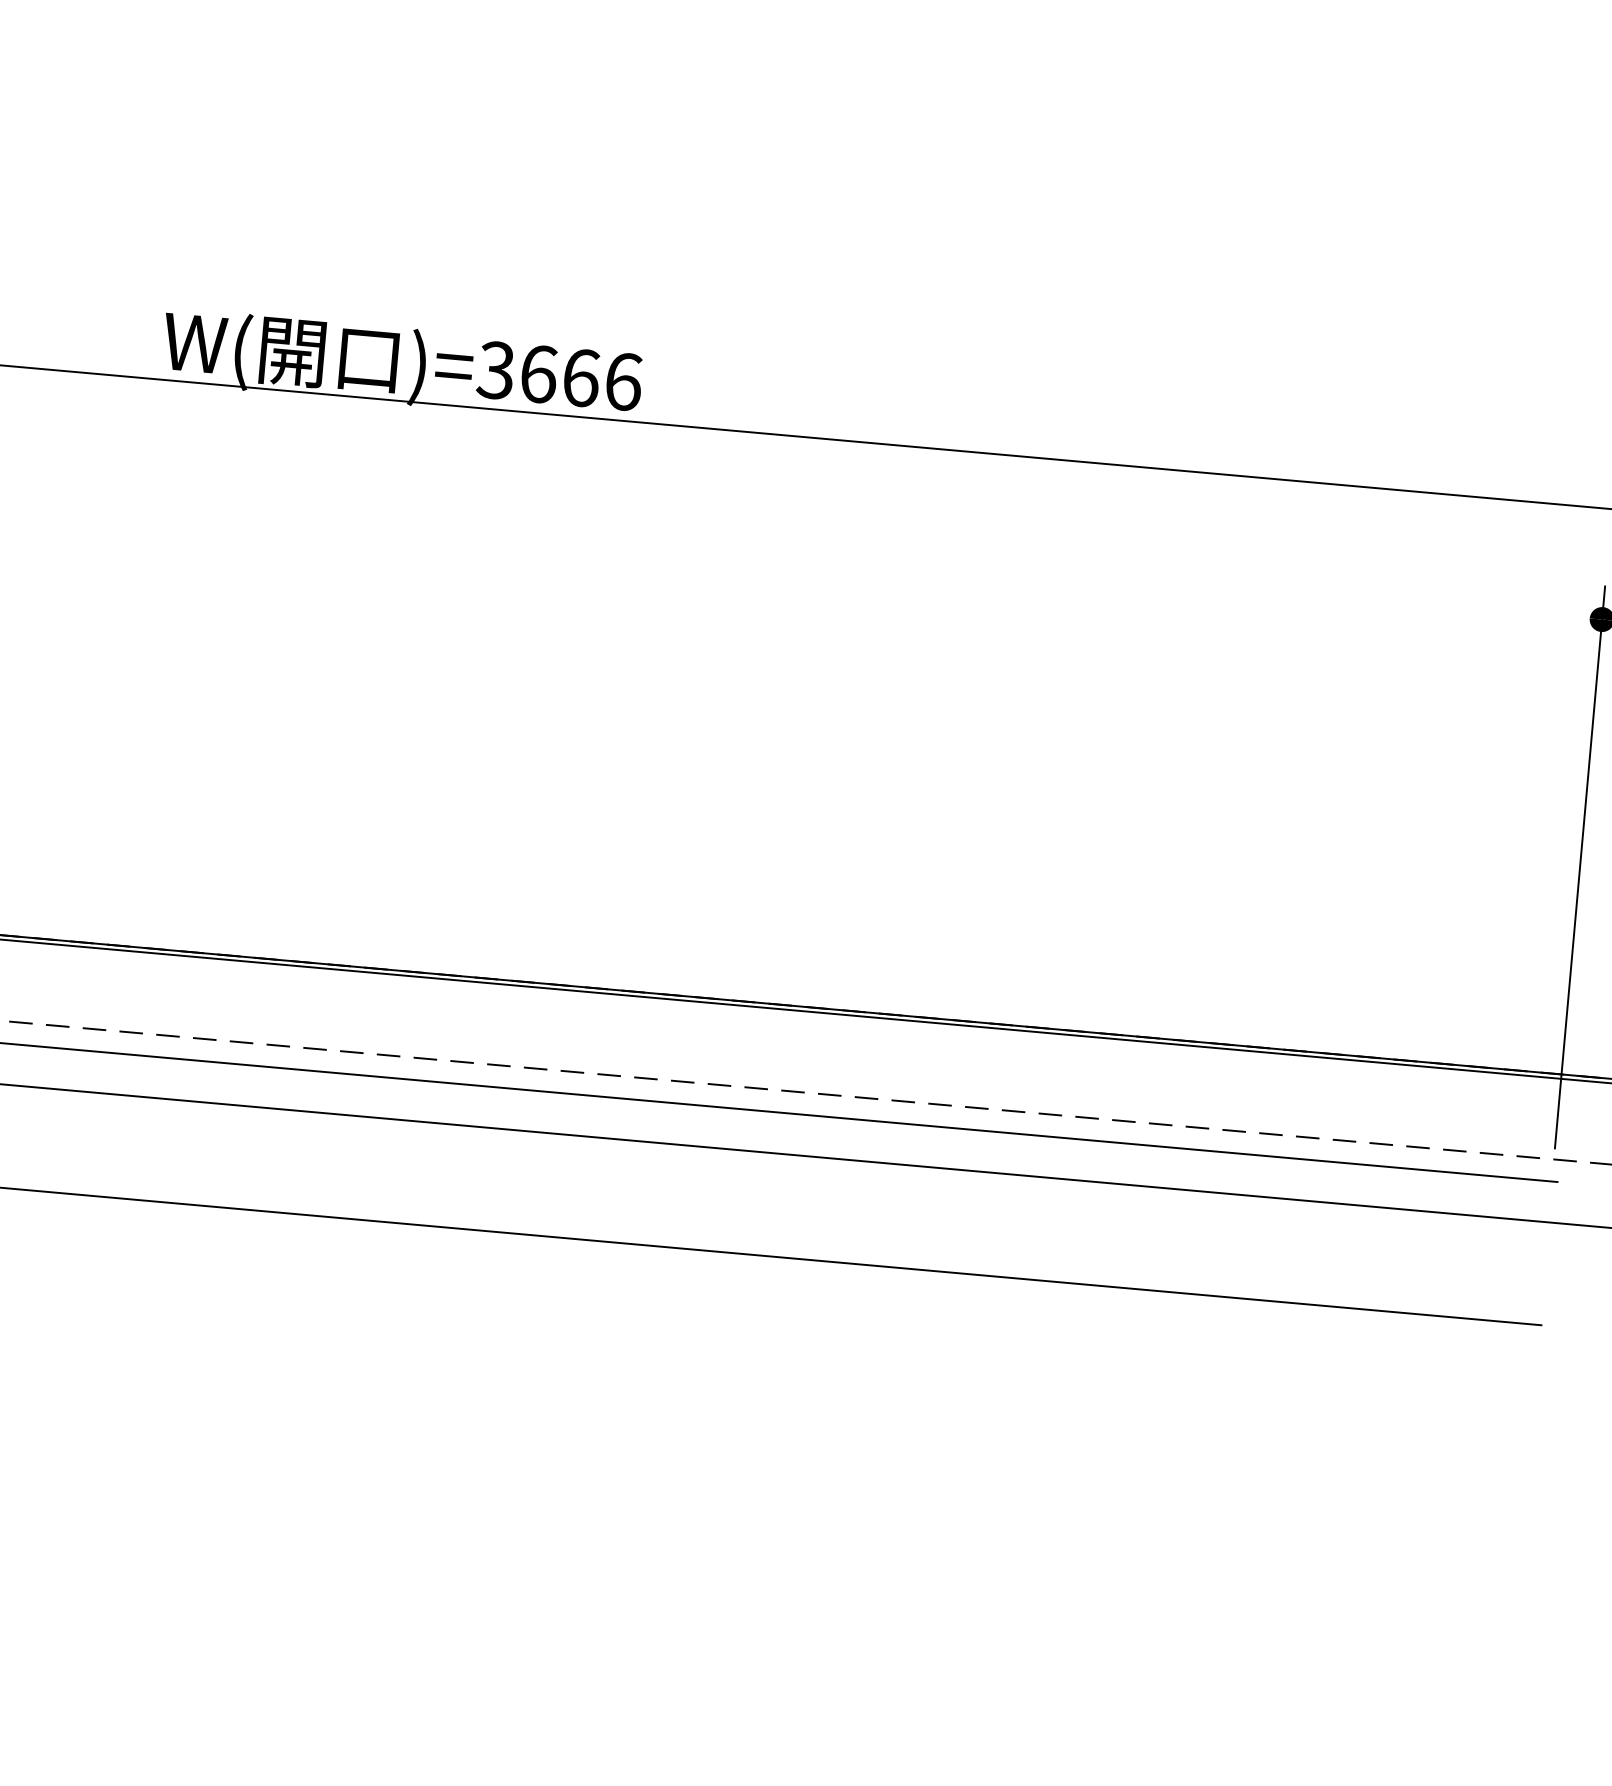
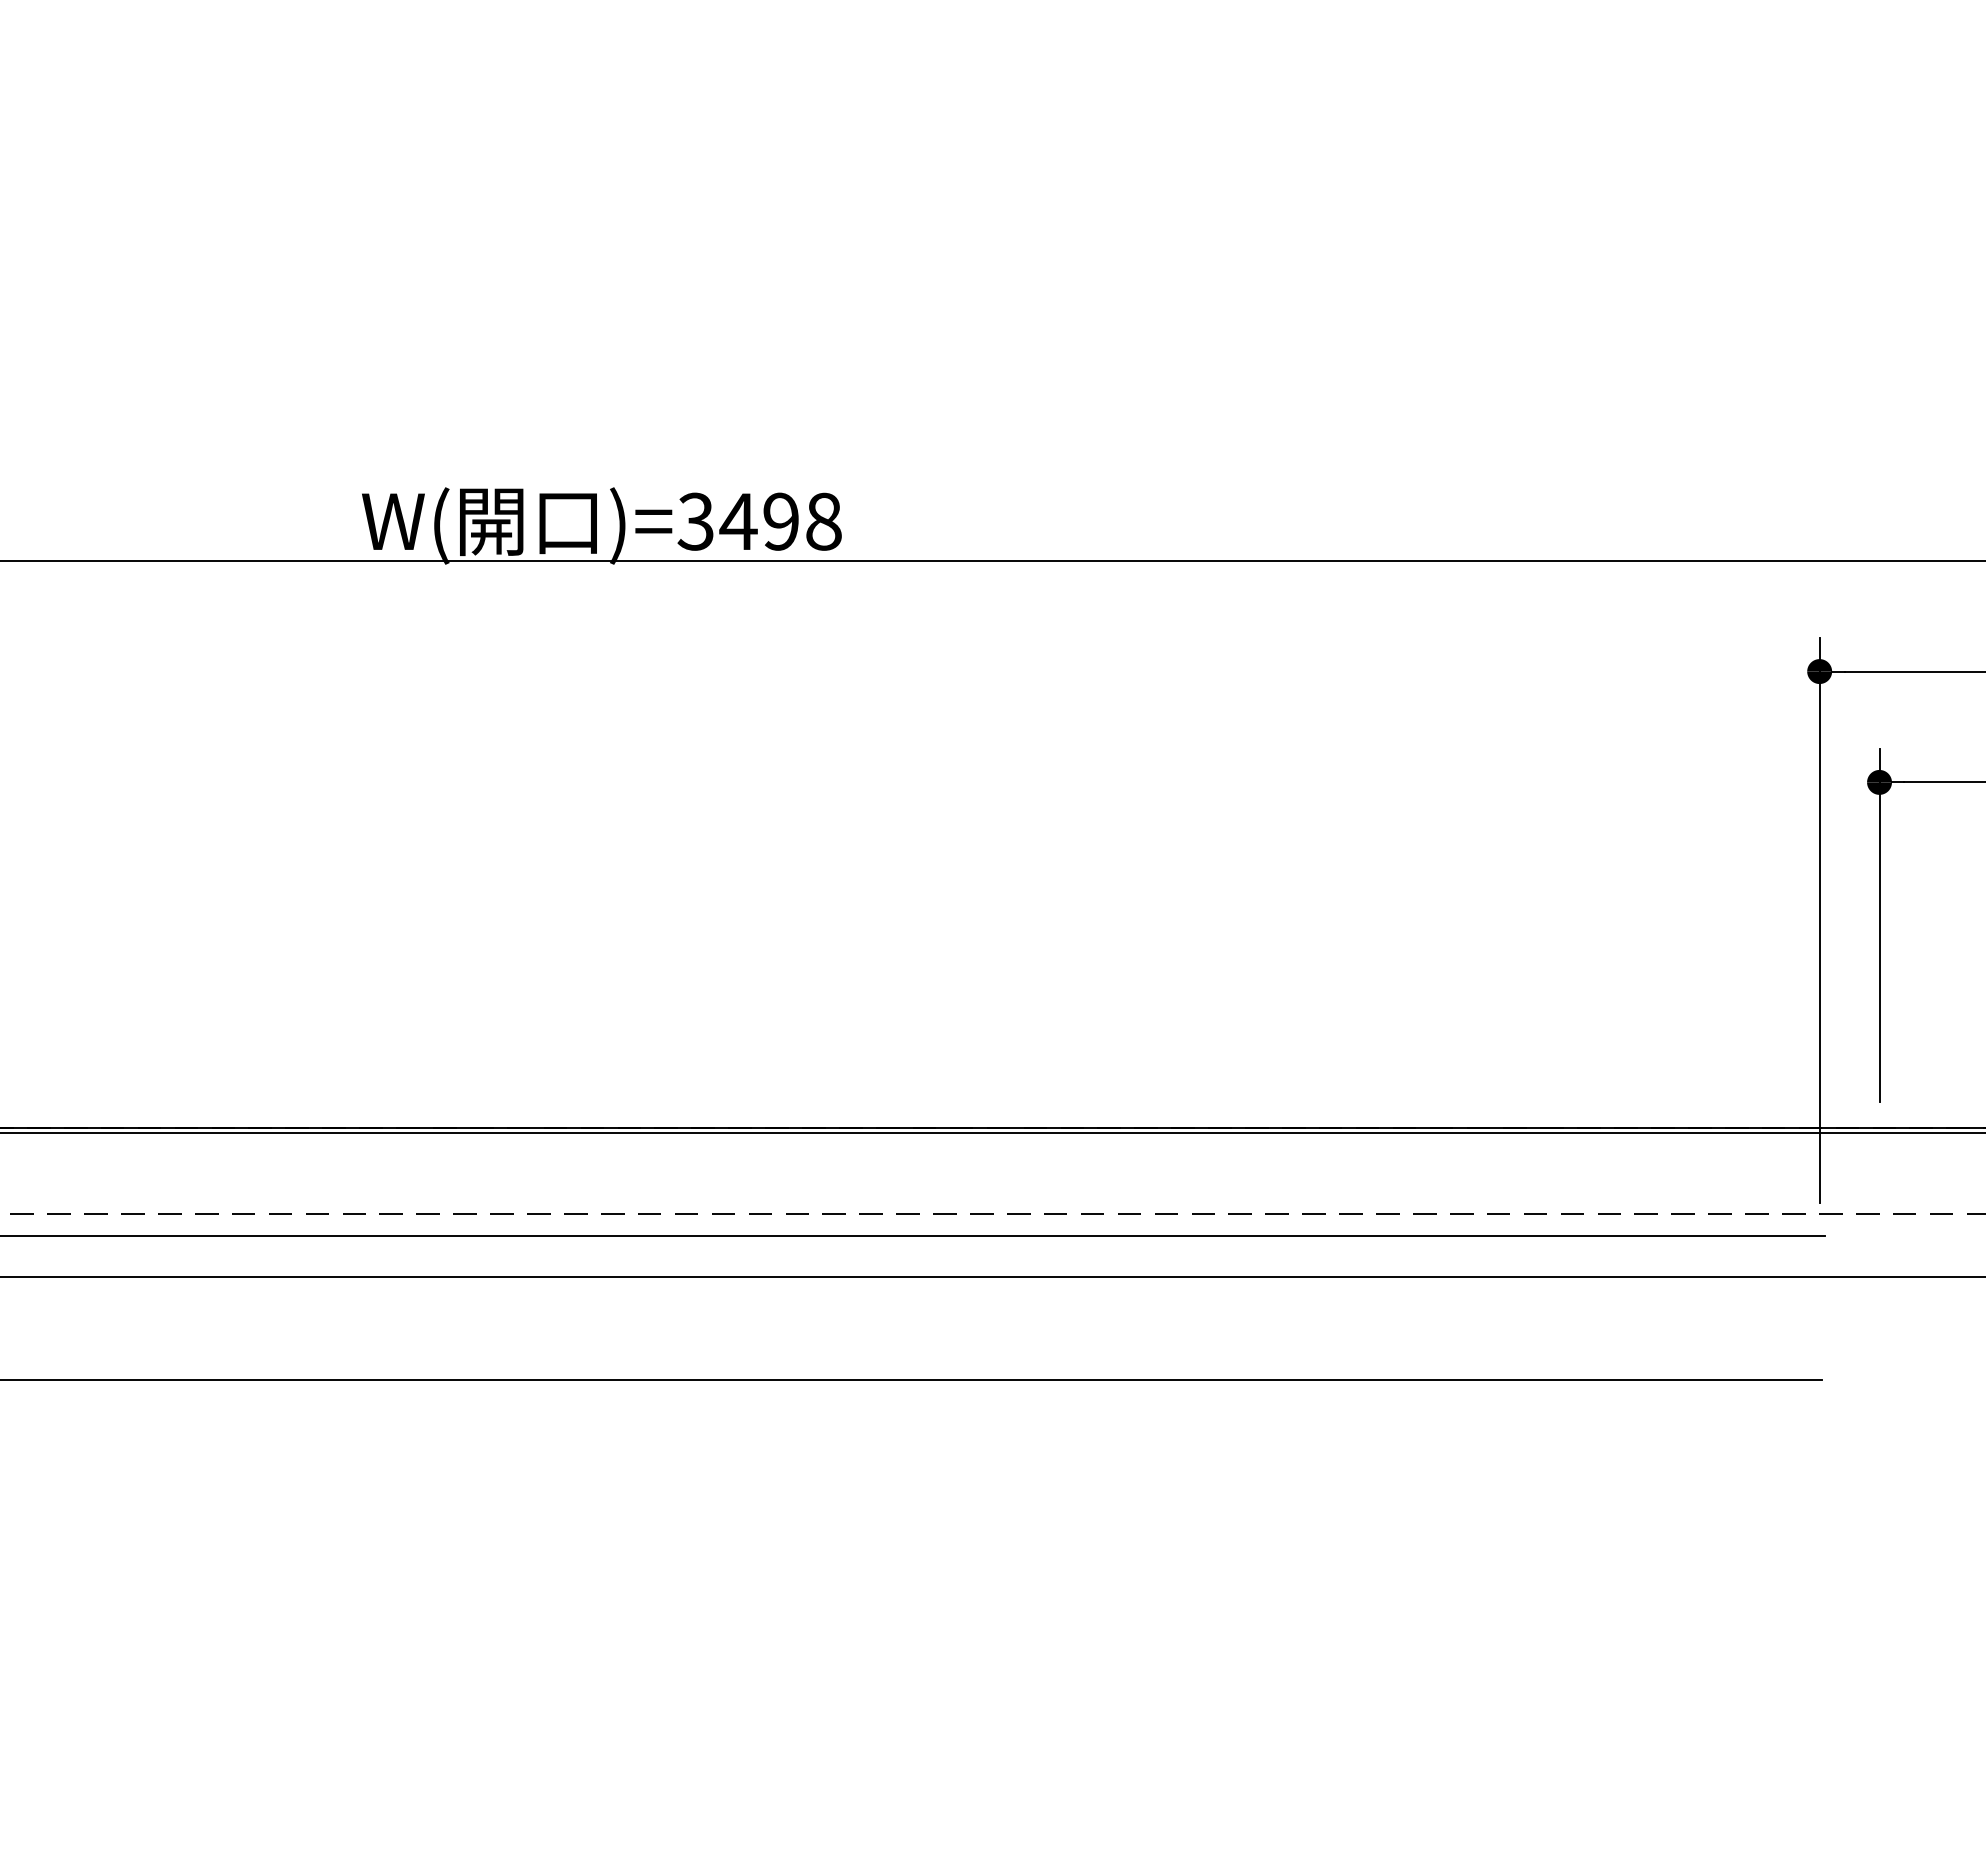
text: (580, 377) -> (780, 521), )=3666 -> )=3498

